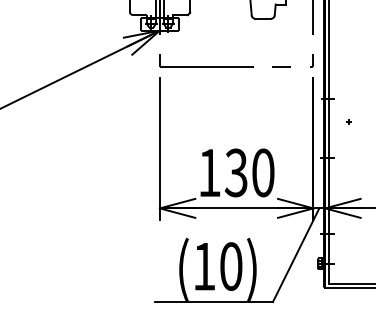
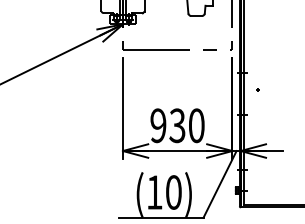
text: (209, 172) -> (158, 125), 130 -> 930

